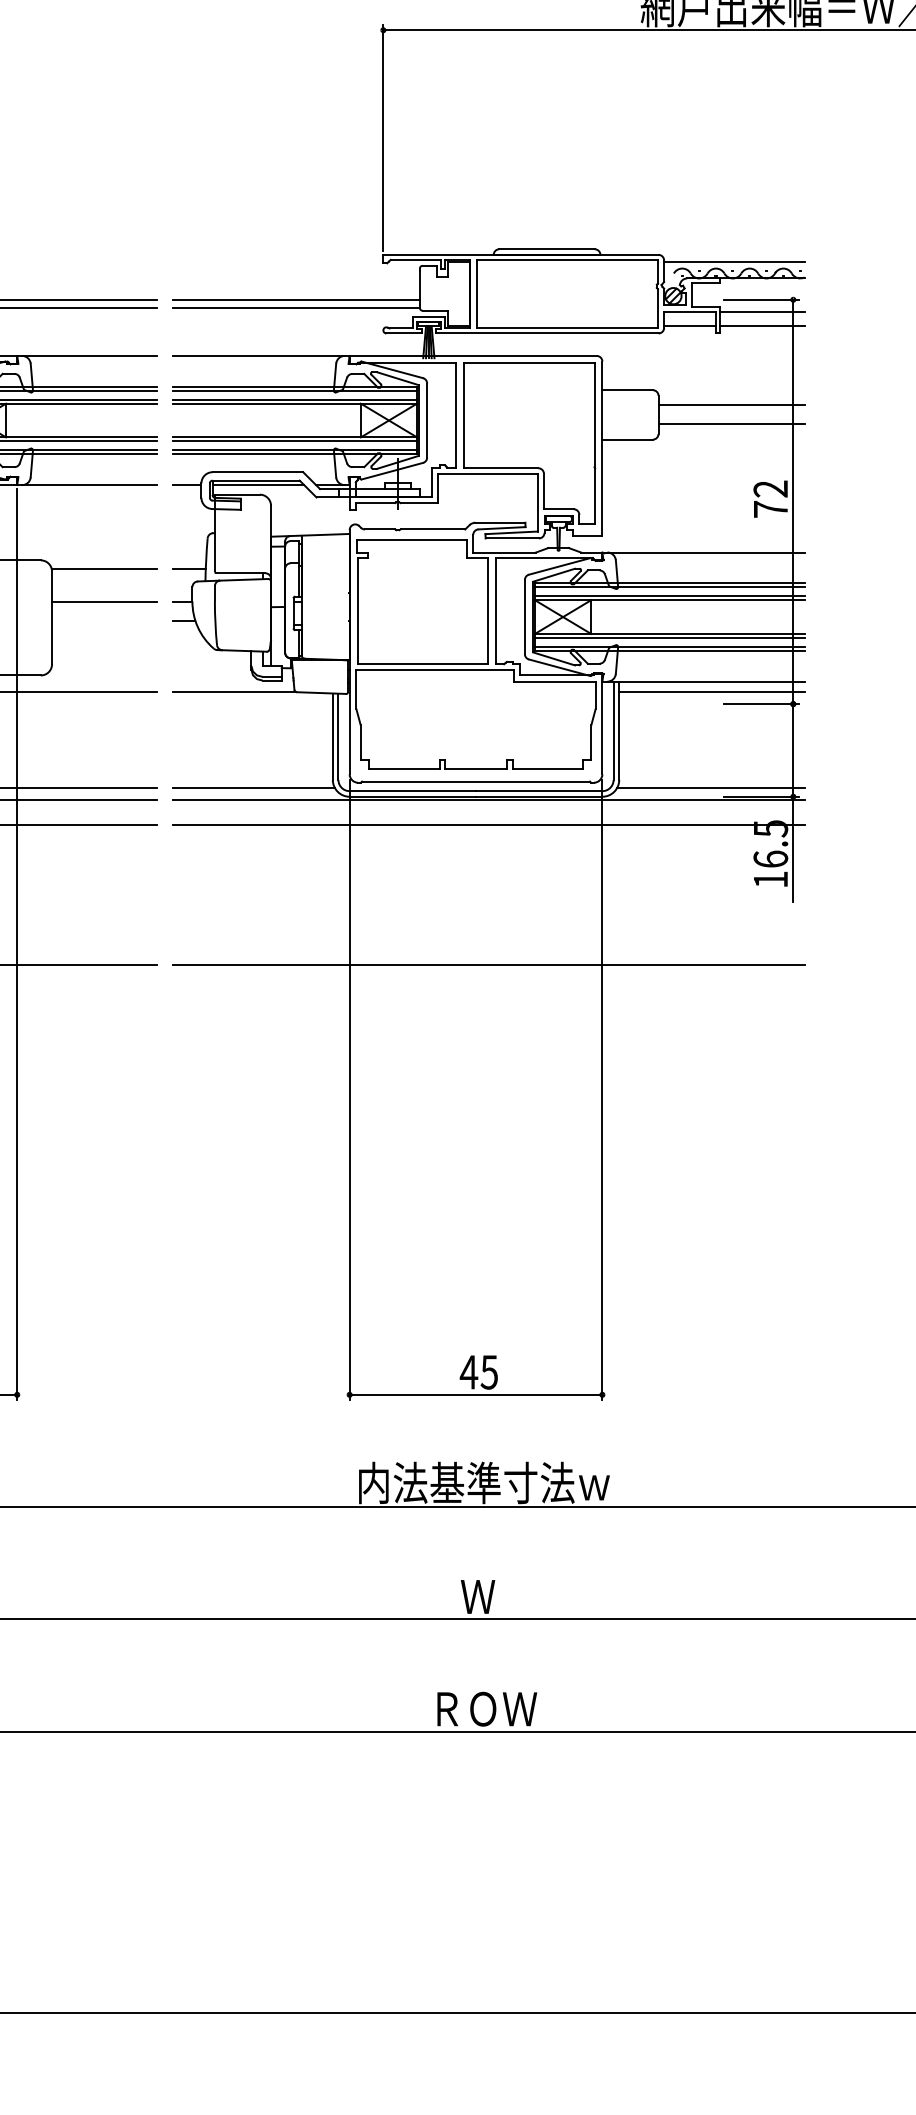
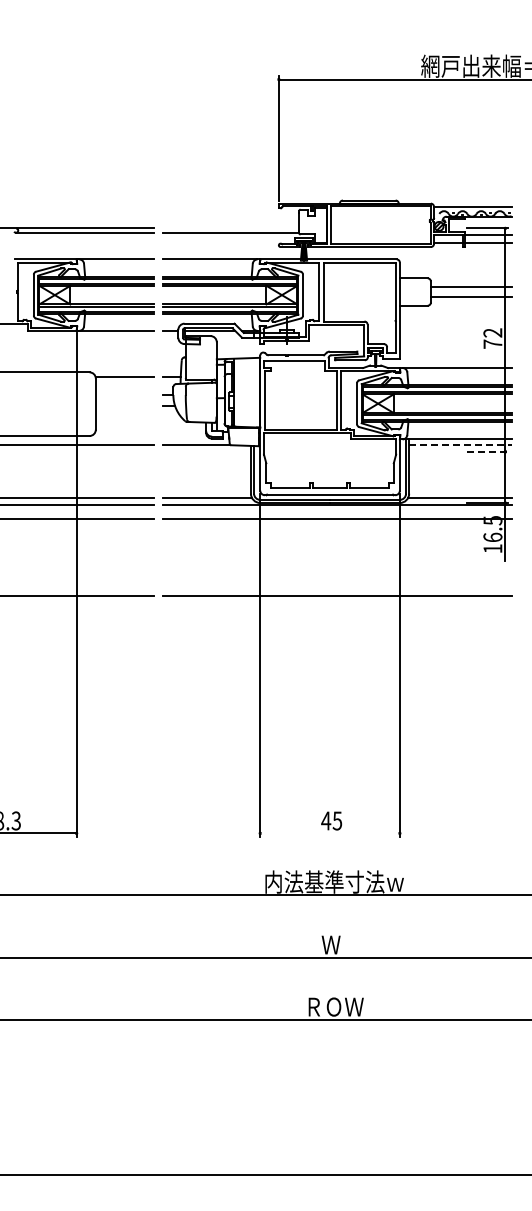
line: (295, 299) -> (230, 228), removed
line: (103, 602) -> (124, 395), removed
line: (712, 690) -> (460, 444), solid -> dashed
line: (761, 703) -> (487, 451), solid -> dashed
line: (475, 1395) -> (329, 833), removed

